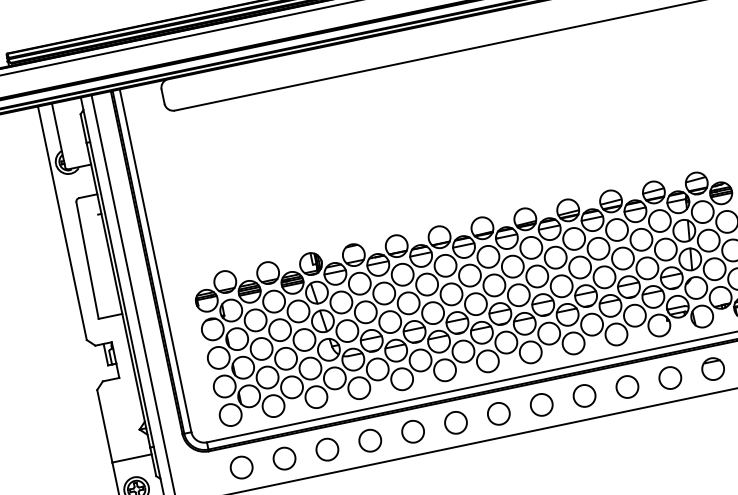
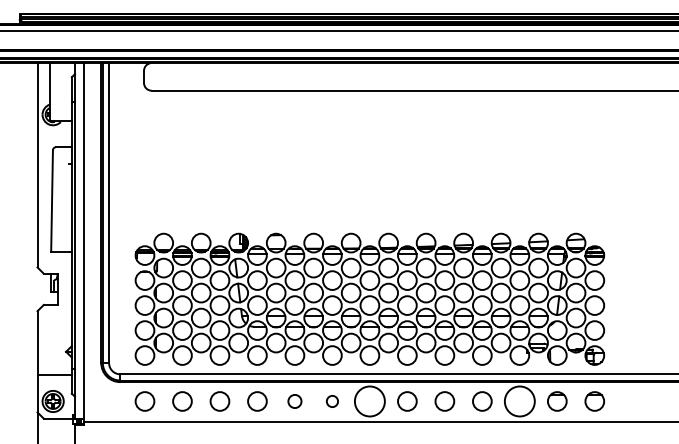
circle: (669, 378) -> (519, 401), size x1.6
circle: (498, 413) -> (369, 401), size x1.6
circle: (456, 422) -> (332, 401), size x0.6
circle: (412, 431) -> (294, 401), size x0.7

